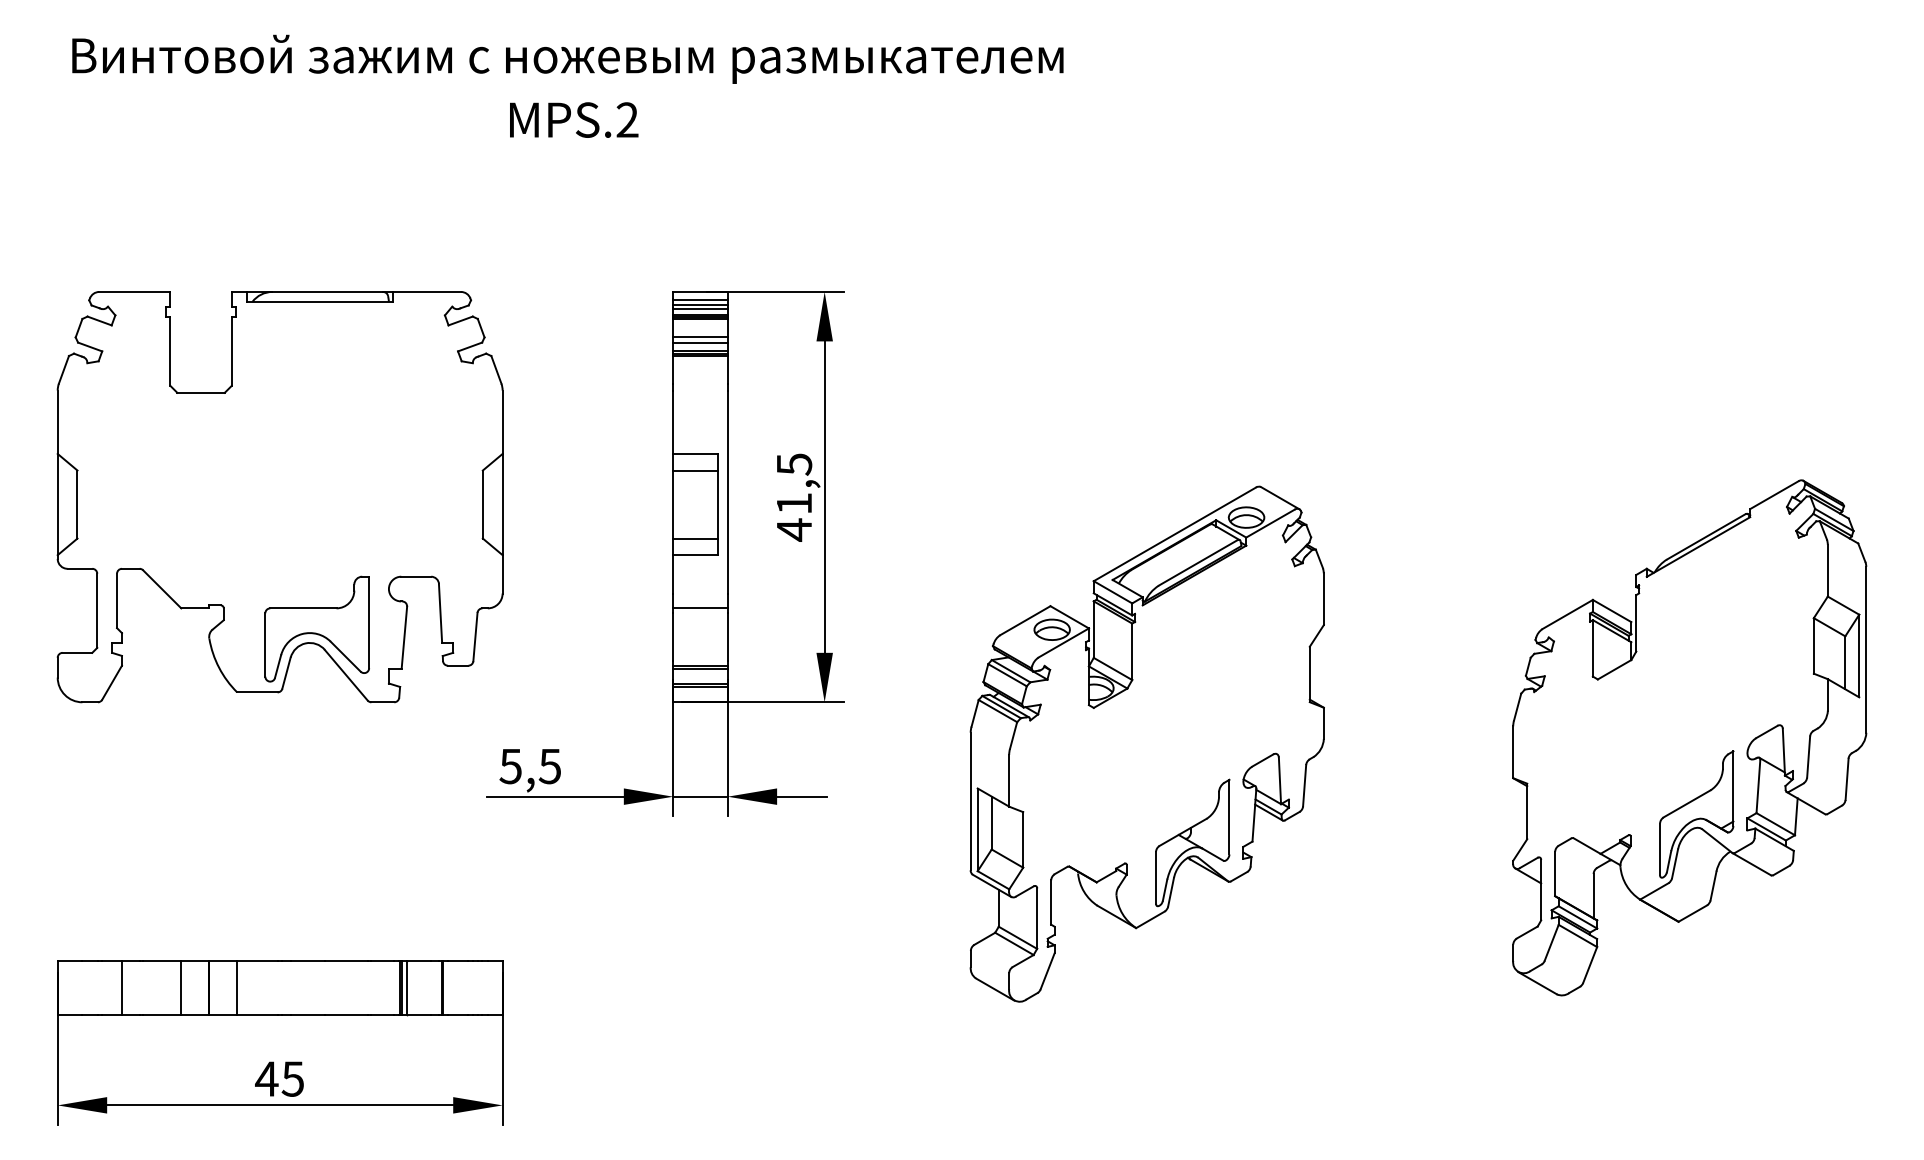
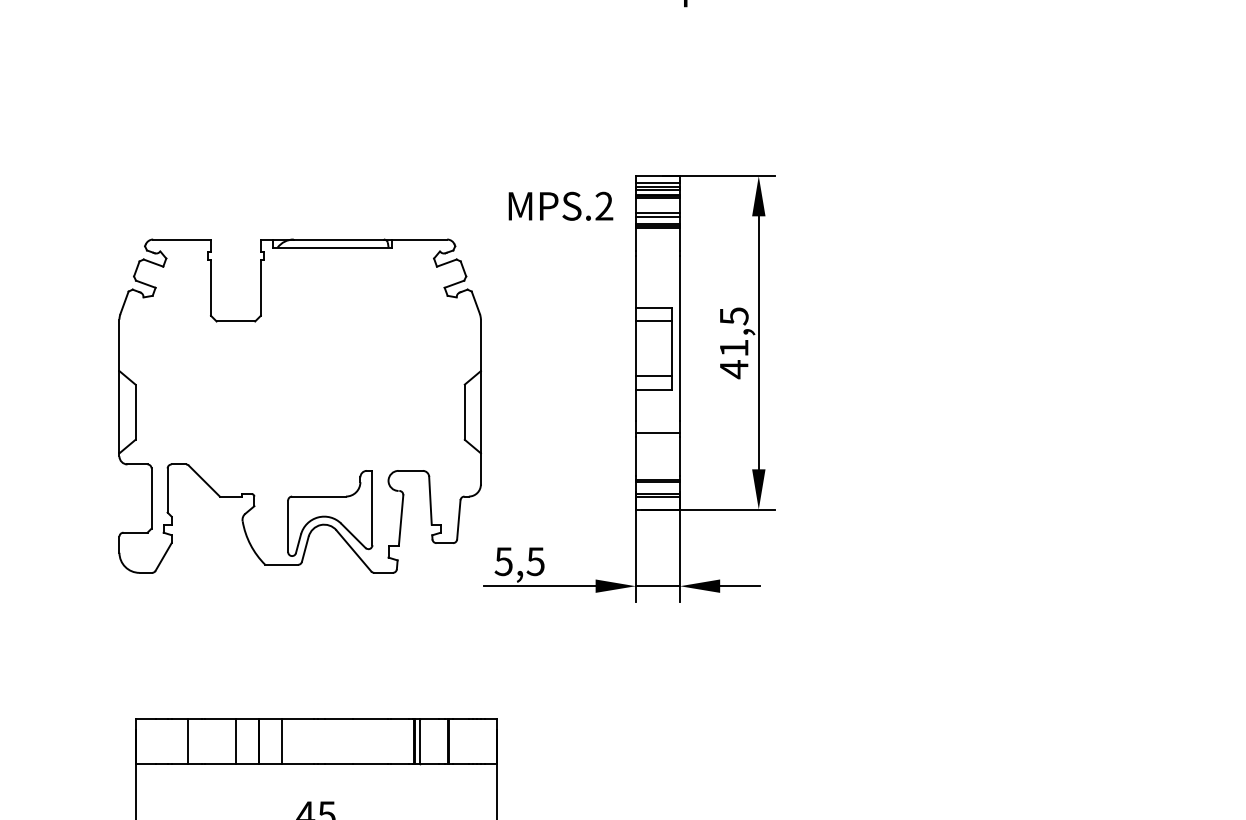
text: (574, 119) -> (561, 205), moved
part: (279, 497) -> (299, 406), moved
part: (1146, 743) -> (1020, 542), removed

